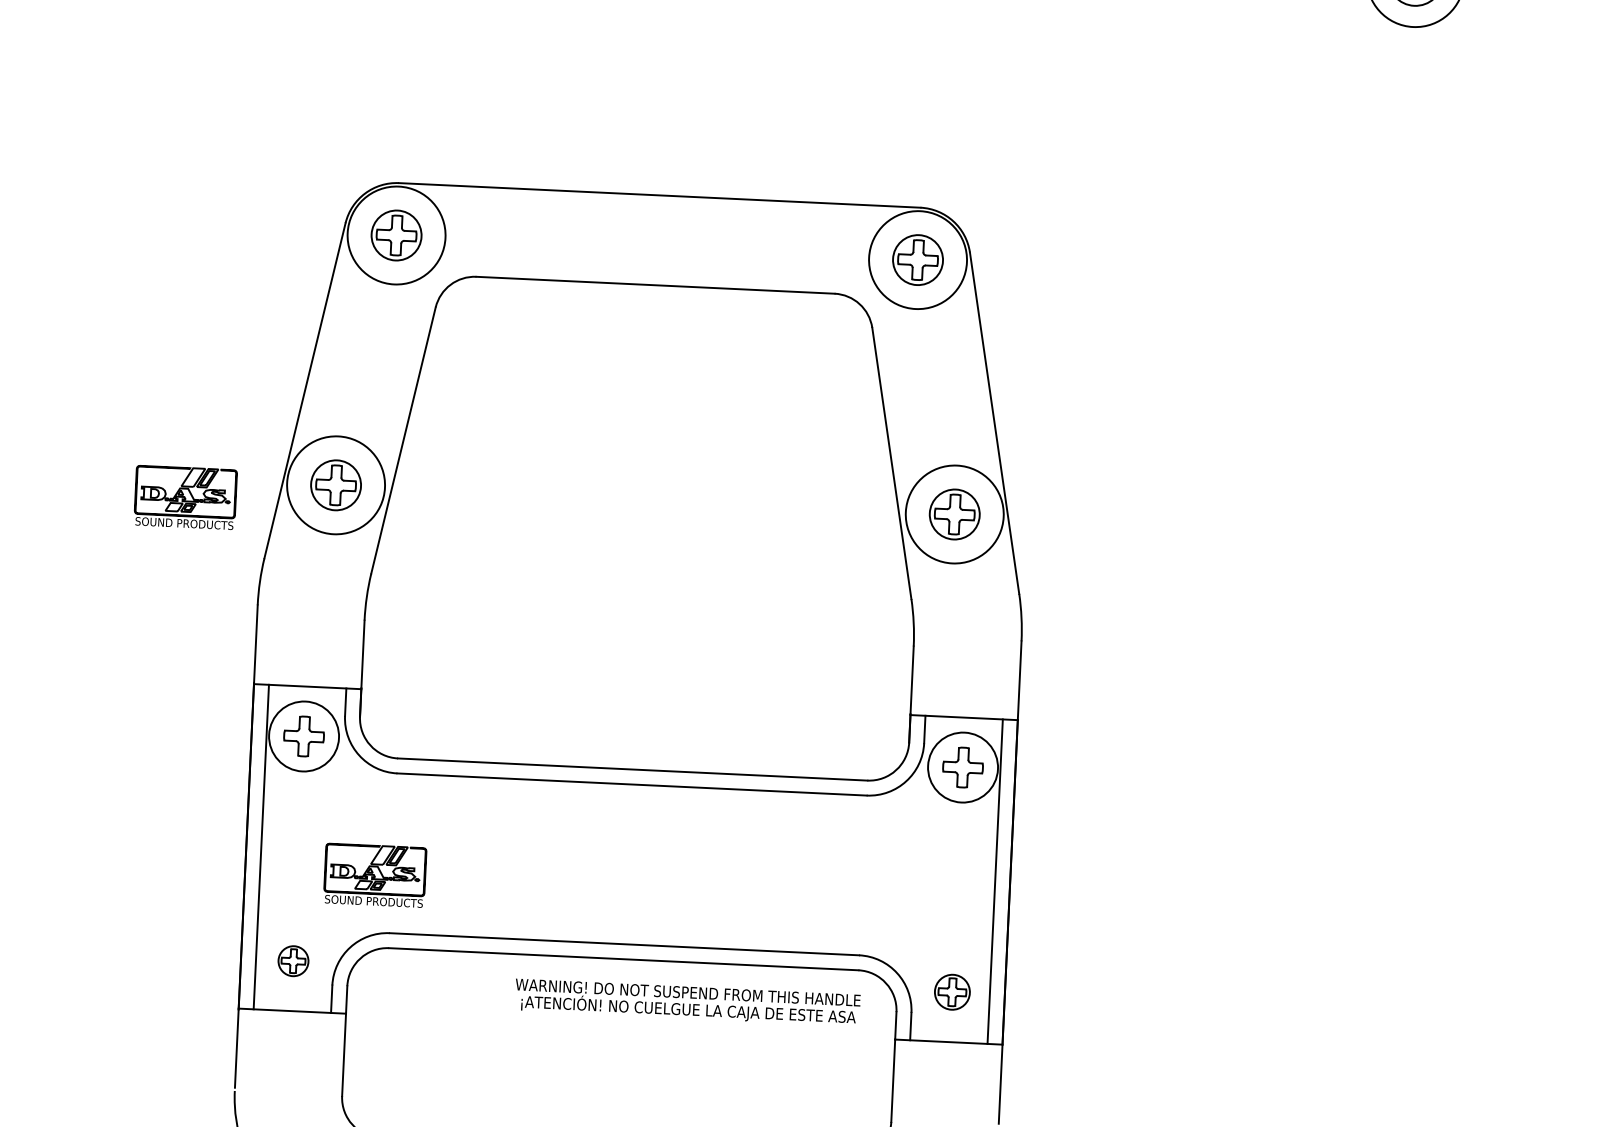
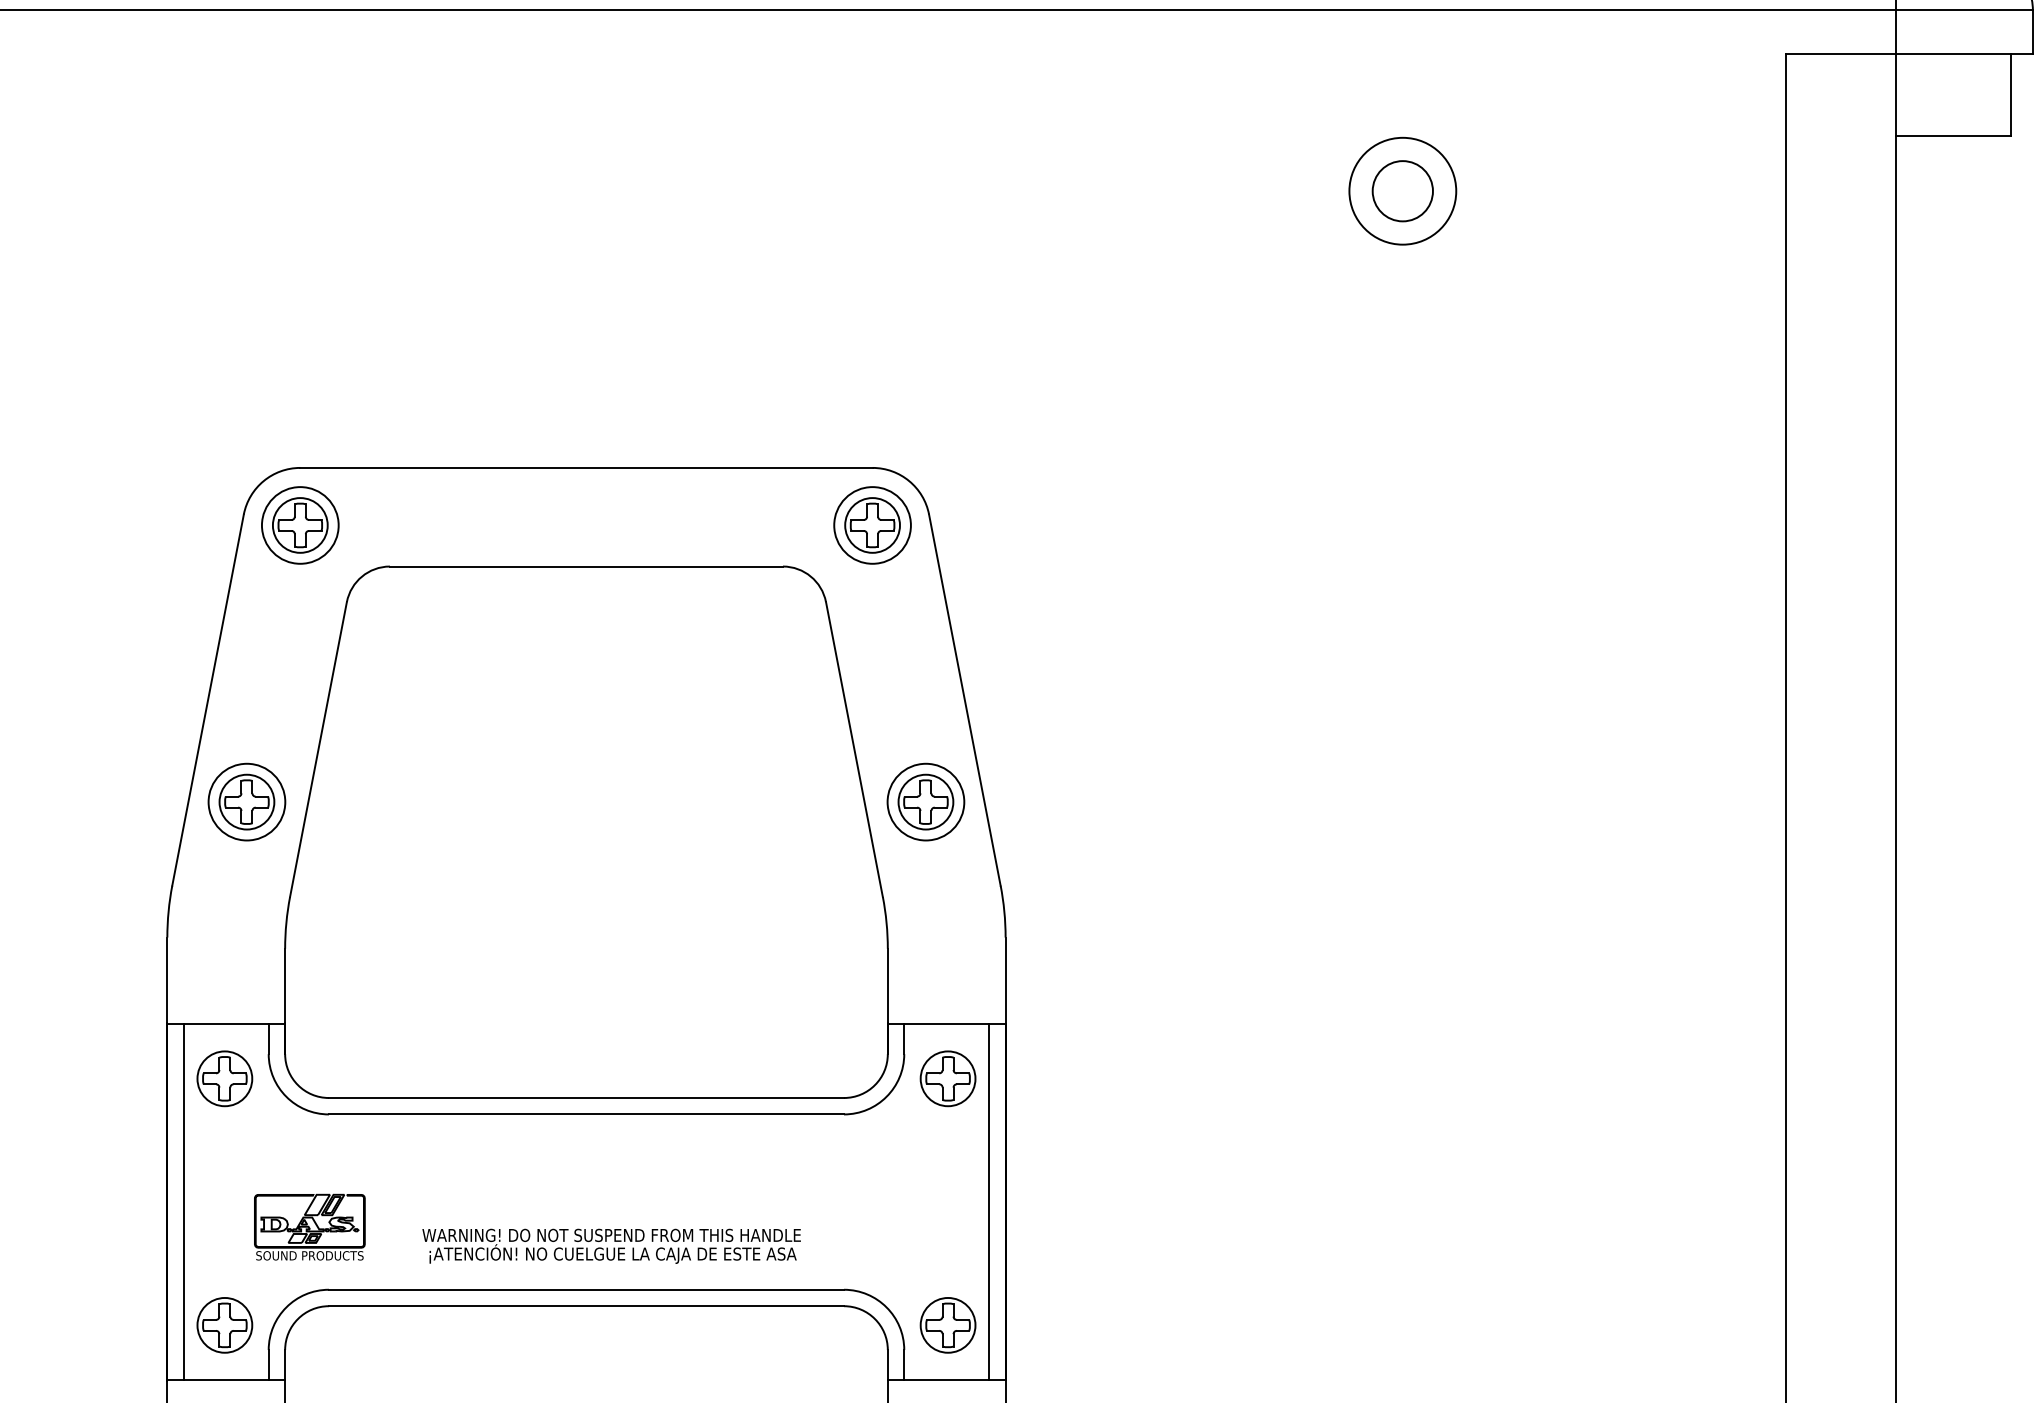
circle: (395, 235) -> (299, 525), size x0.71
circle: (917, 260) -> (872, 525), size x0.71
circle: (335, 484) -> (246, 801), size x0.71
part: (185, 496) -> (82, 822), removed
circle: (954, 513) -> (925, 801), size x0.71
circle: (303, 736) -> (224, 1078), size x0.71
circle: (962, 767) -> (947, 1078), size x0.71
part: (293, 961) -> (224, 1325), size x1.67
part: (951, 992) -> (947, 1325), size x1.43
text: (687, 1001) -> (611, 1245), moved

